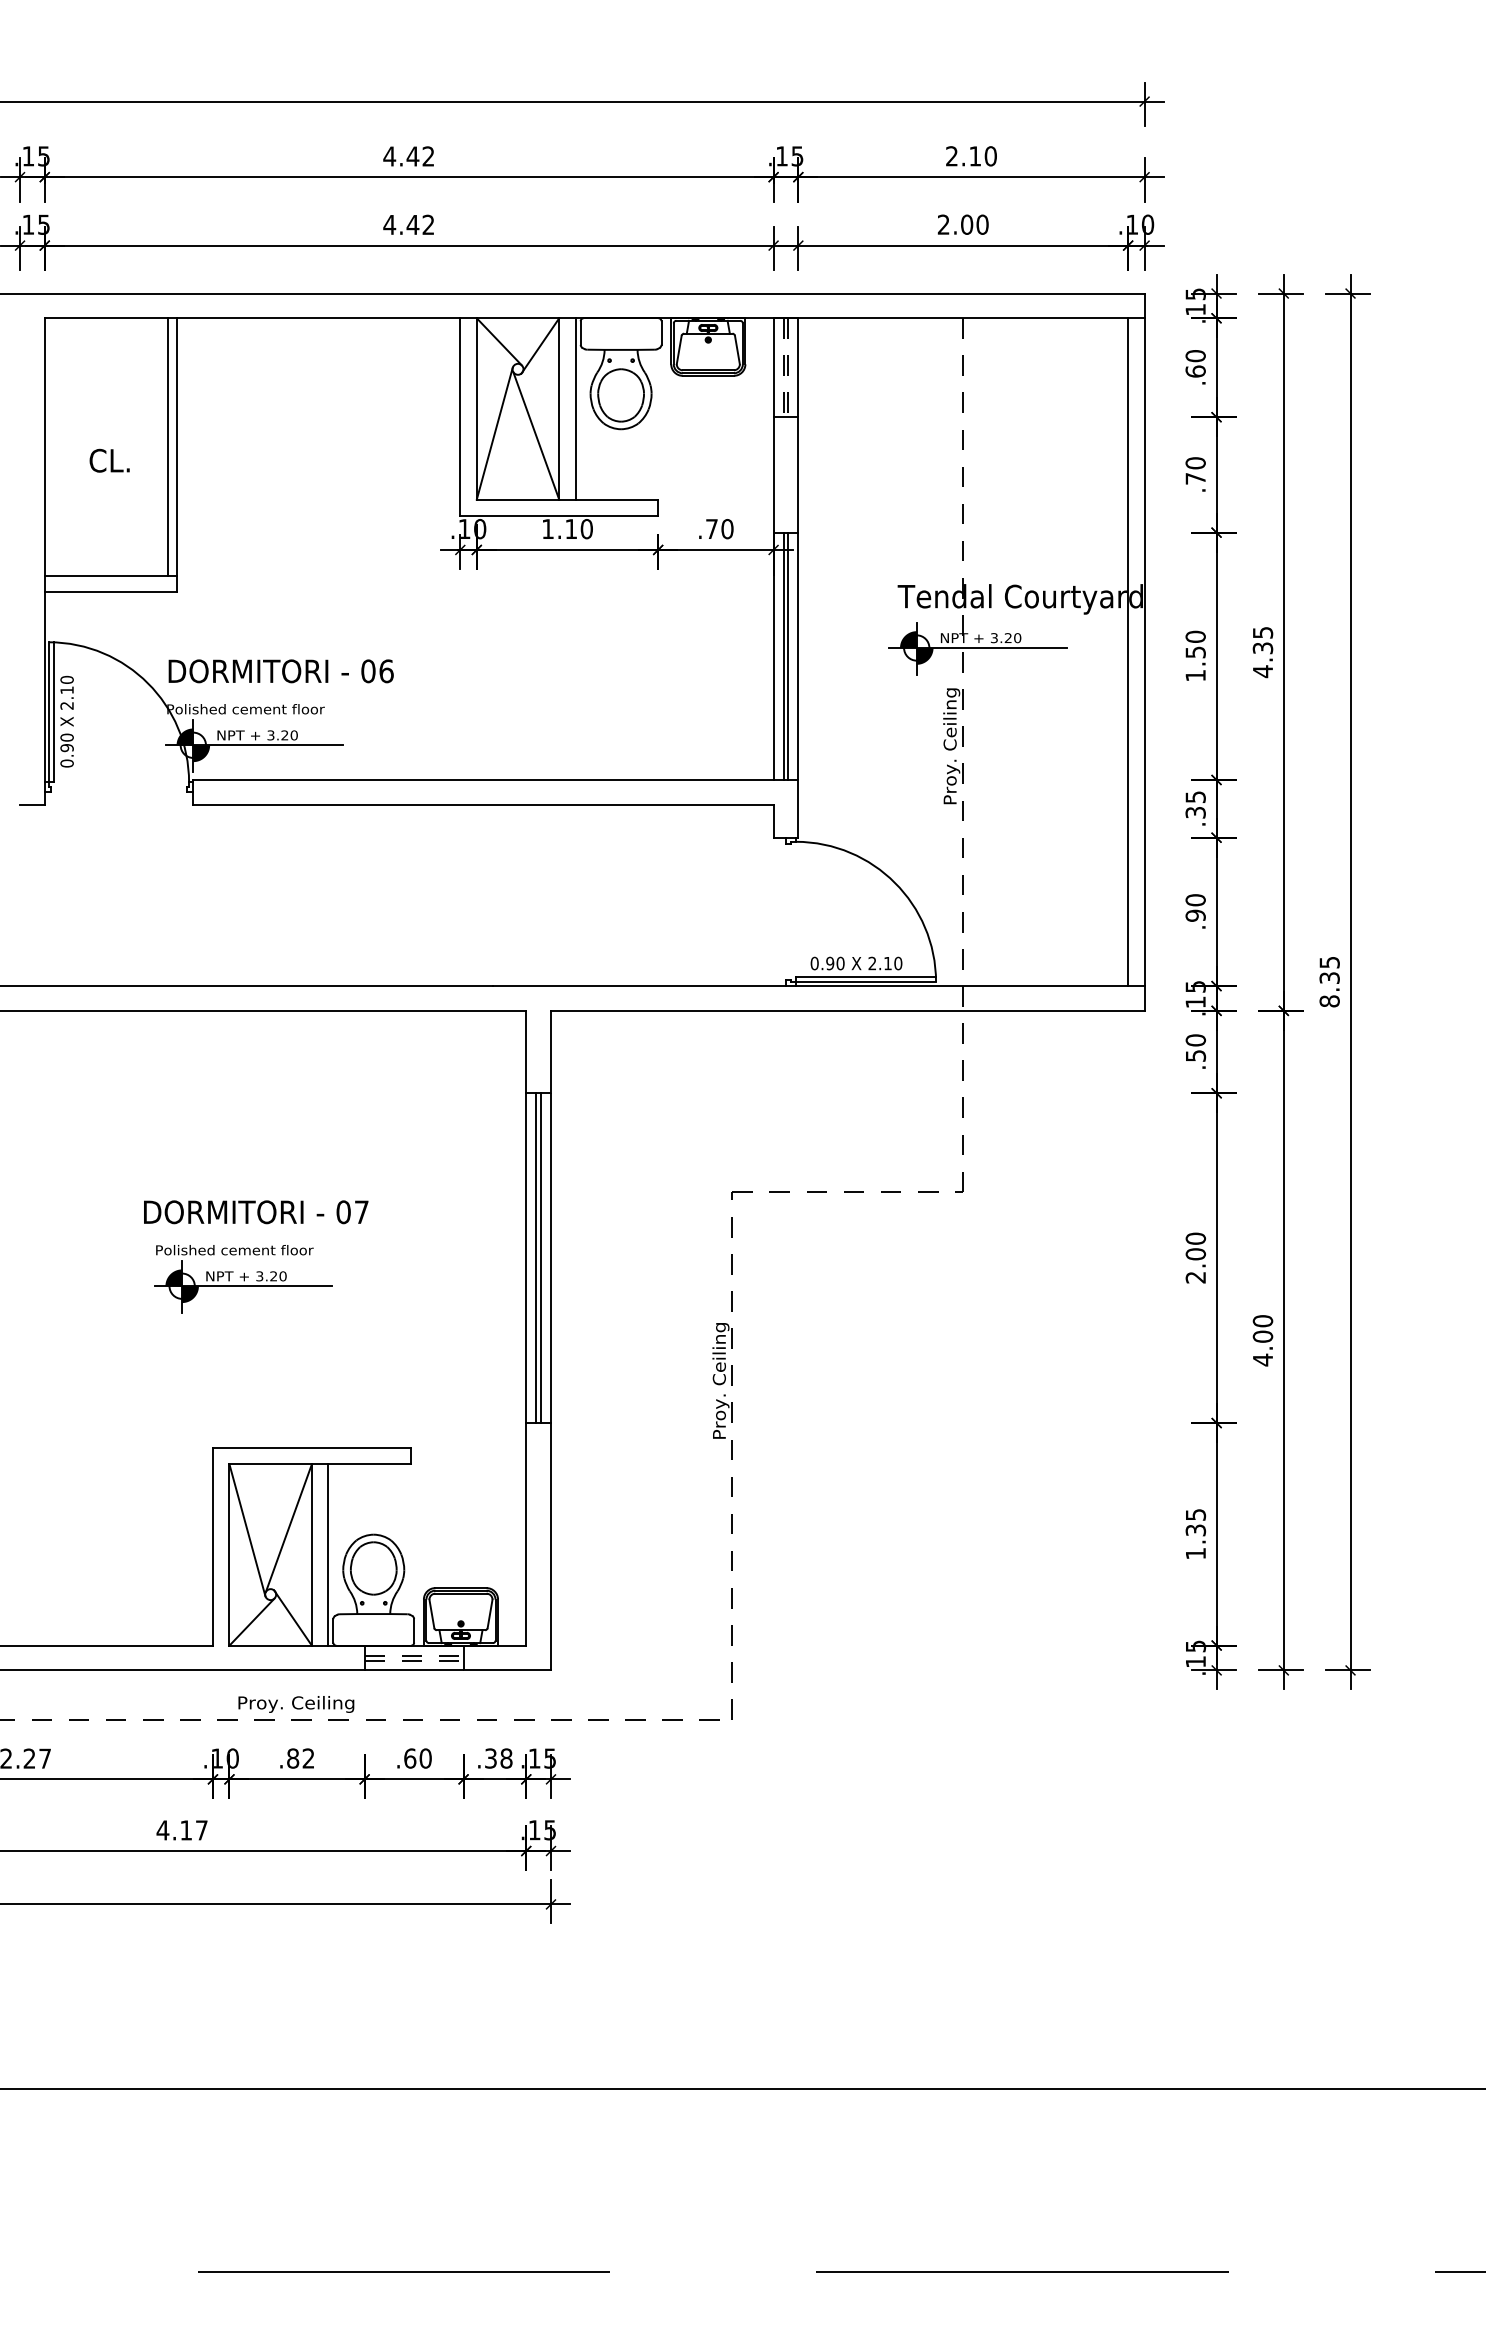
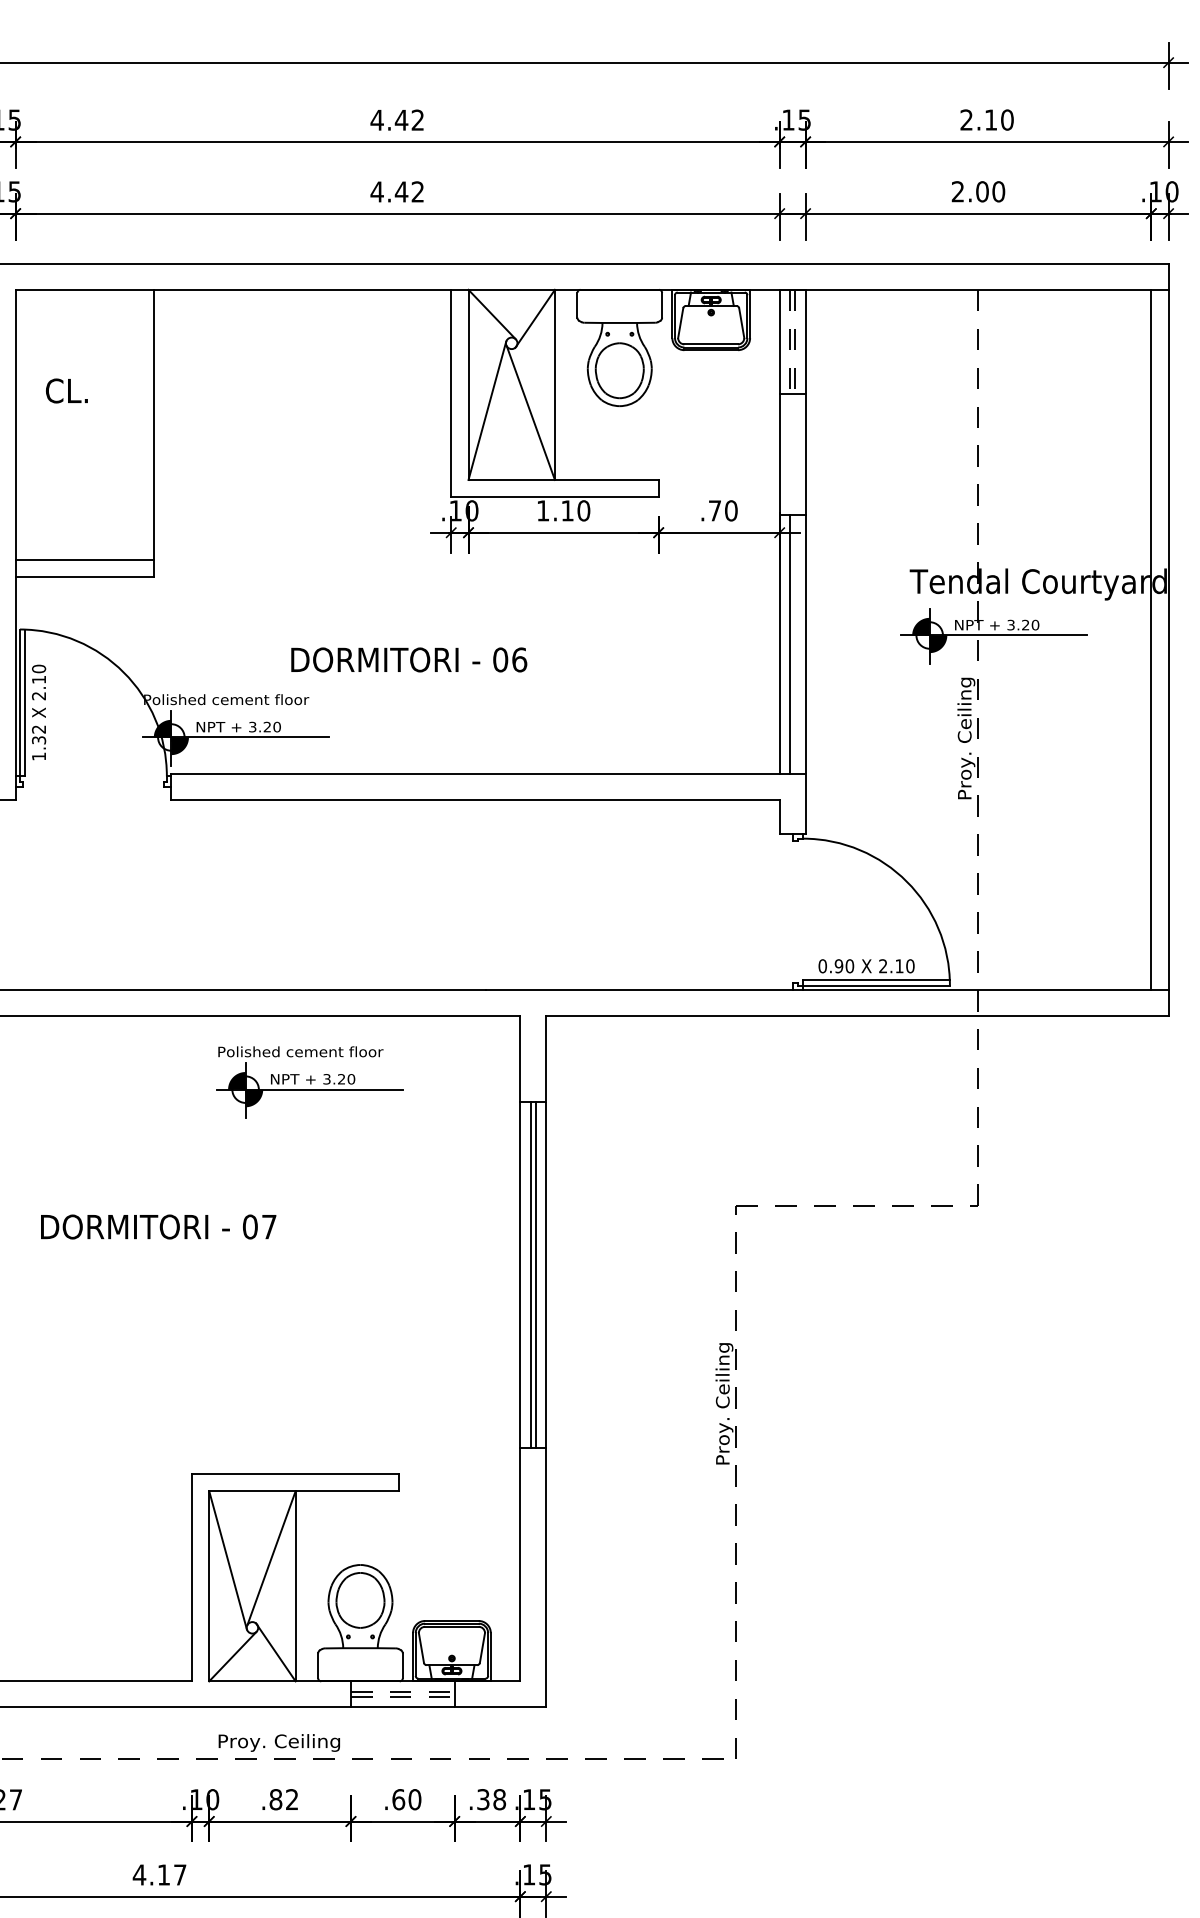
line: (575, 408) -> (571, 384), removed
line: (168, 446) -> (145, 424), removed
text: (109, 460) -> (66, 390), moved
line: (788, 655) -> (795, 643), removed
text: (280, 671) -> (408, 660), moved
text: (66, 750) -> (38, 742), 0.90 -> 1.32
text: (256, 1212) -> (158, 1227), moved
part: (243, 1279) -> (309, 1082), moved
line: (328, 1554) -> (313, 1585), removed

